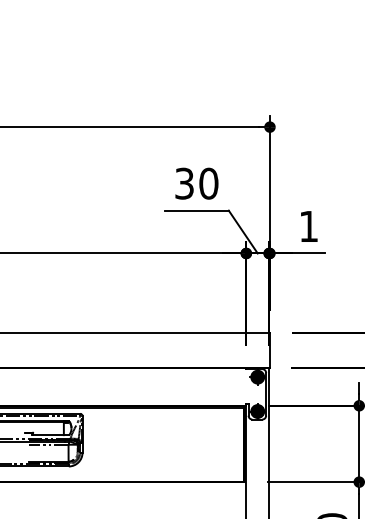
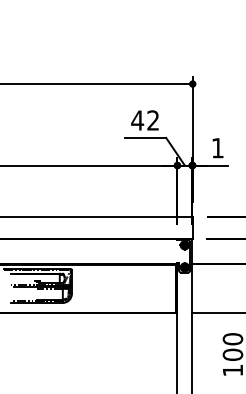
text: (196, 183) -> (145, 120), 30 -> 42

